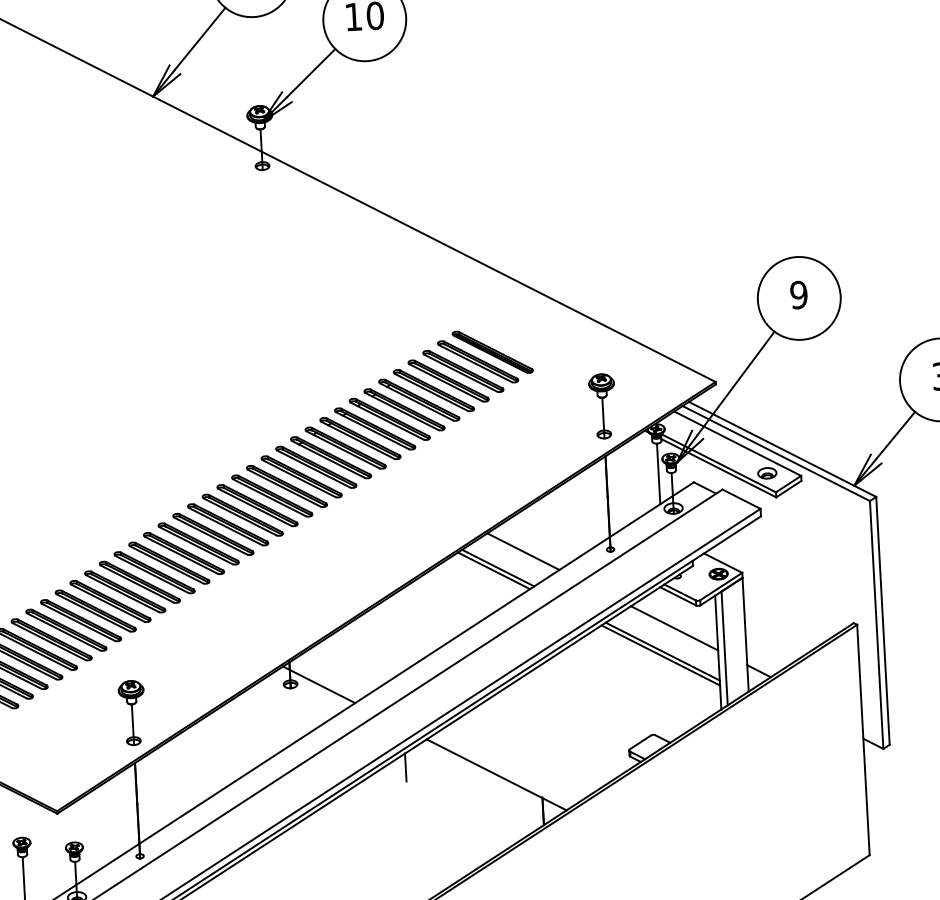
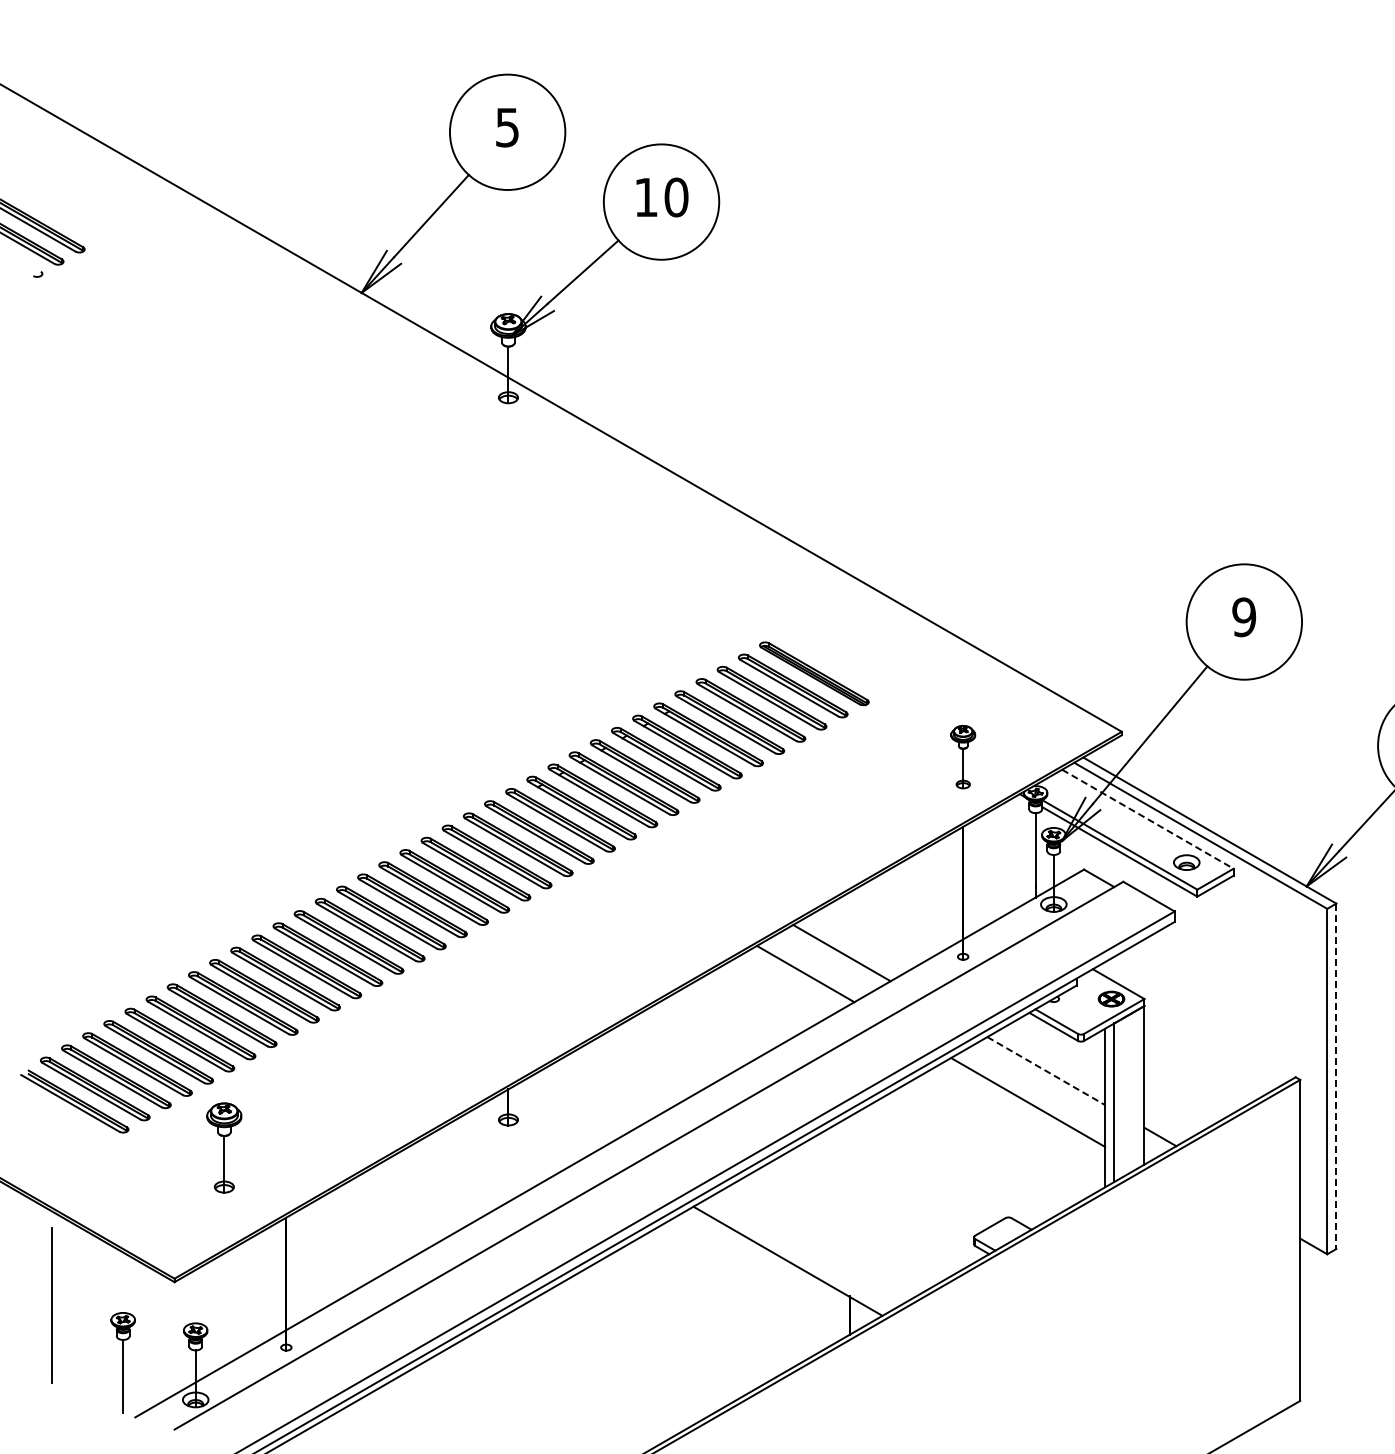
part: (602, 405) -> (963, 756), size x0.7
line: (737, 443) -> (1147, 819), solid -> dashed
line: (493, 570) -> (799, 977), removed
line: (883, 620) -> (1336, 1076), solid -> dashed
line: (674, 628) -> (1046, 1071), solid -> dashed
line: (661, 655) -> (1025, 1107), removed
line: (318, 684) -> (547, 1122), removed
part: (132, 712) -> (224, 1147), moved
line: (405, 767) -> (662, 1243), removed

